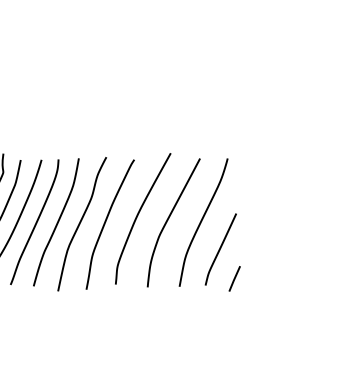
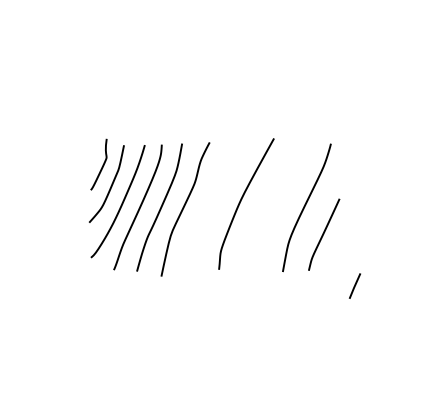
curve: (169, 219) -> (272, 204), removed
curve: (106, 222) -> (209, 207), removed
line: (234, 278) -> (354, 285), moved

